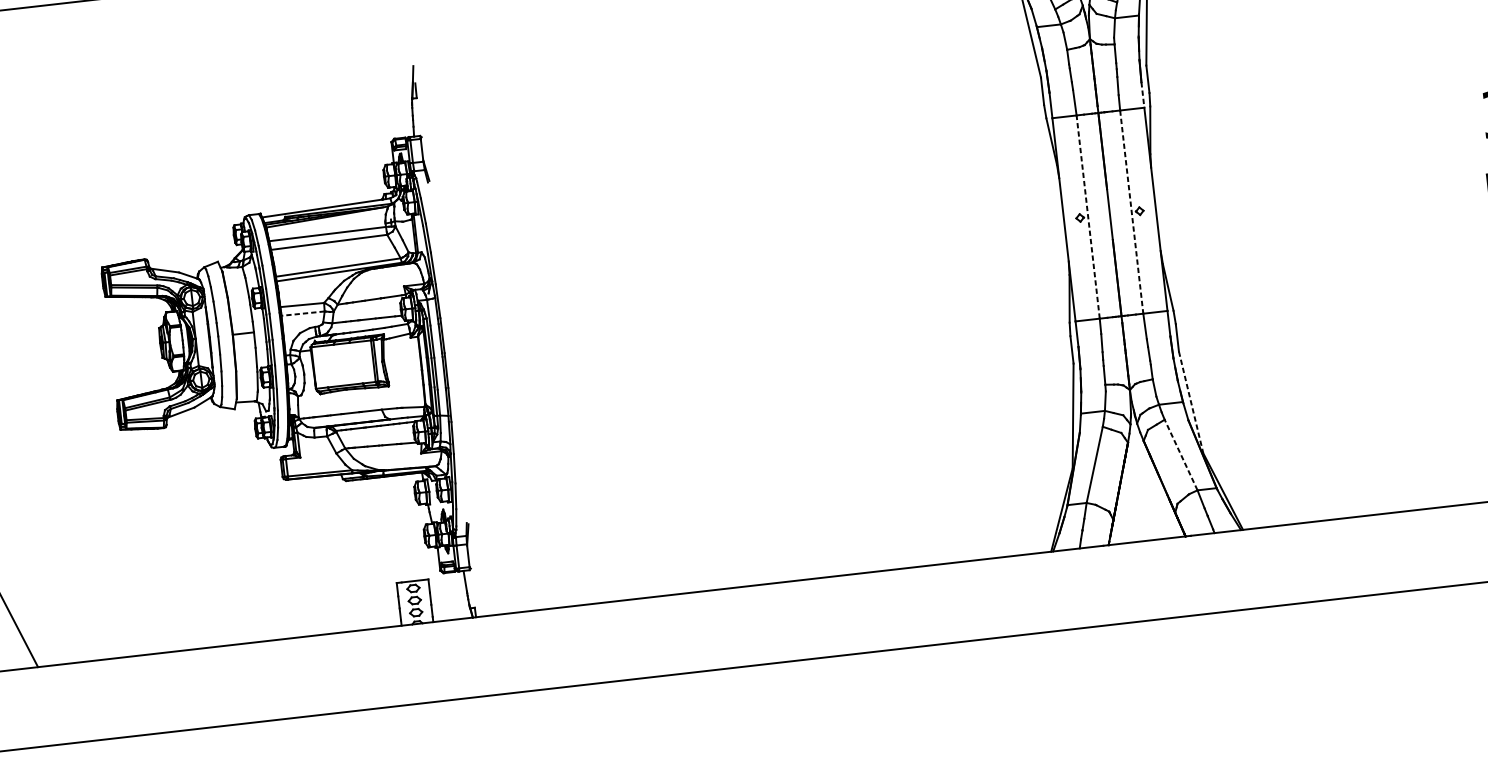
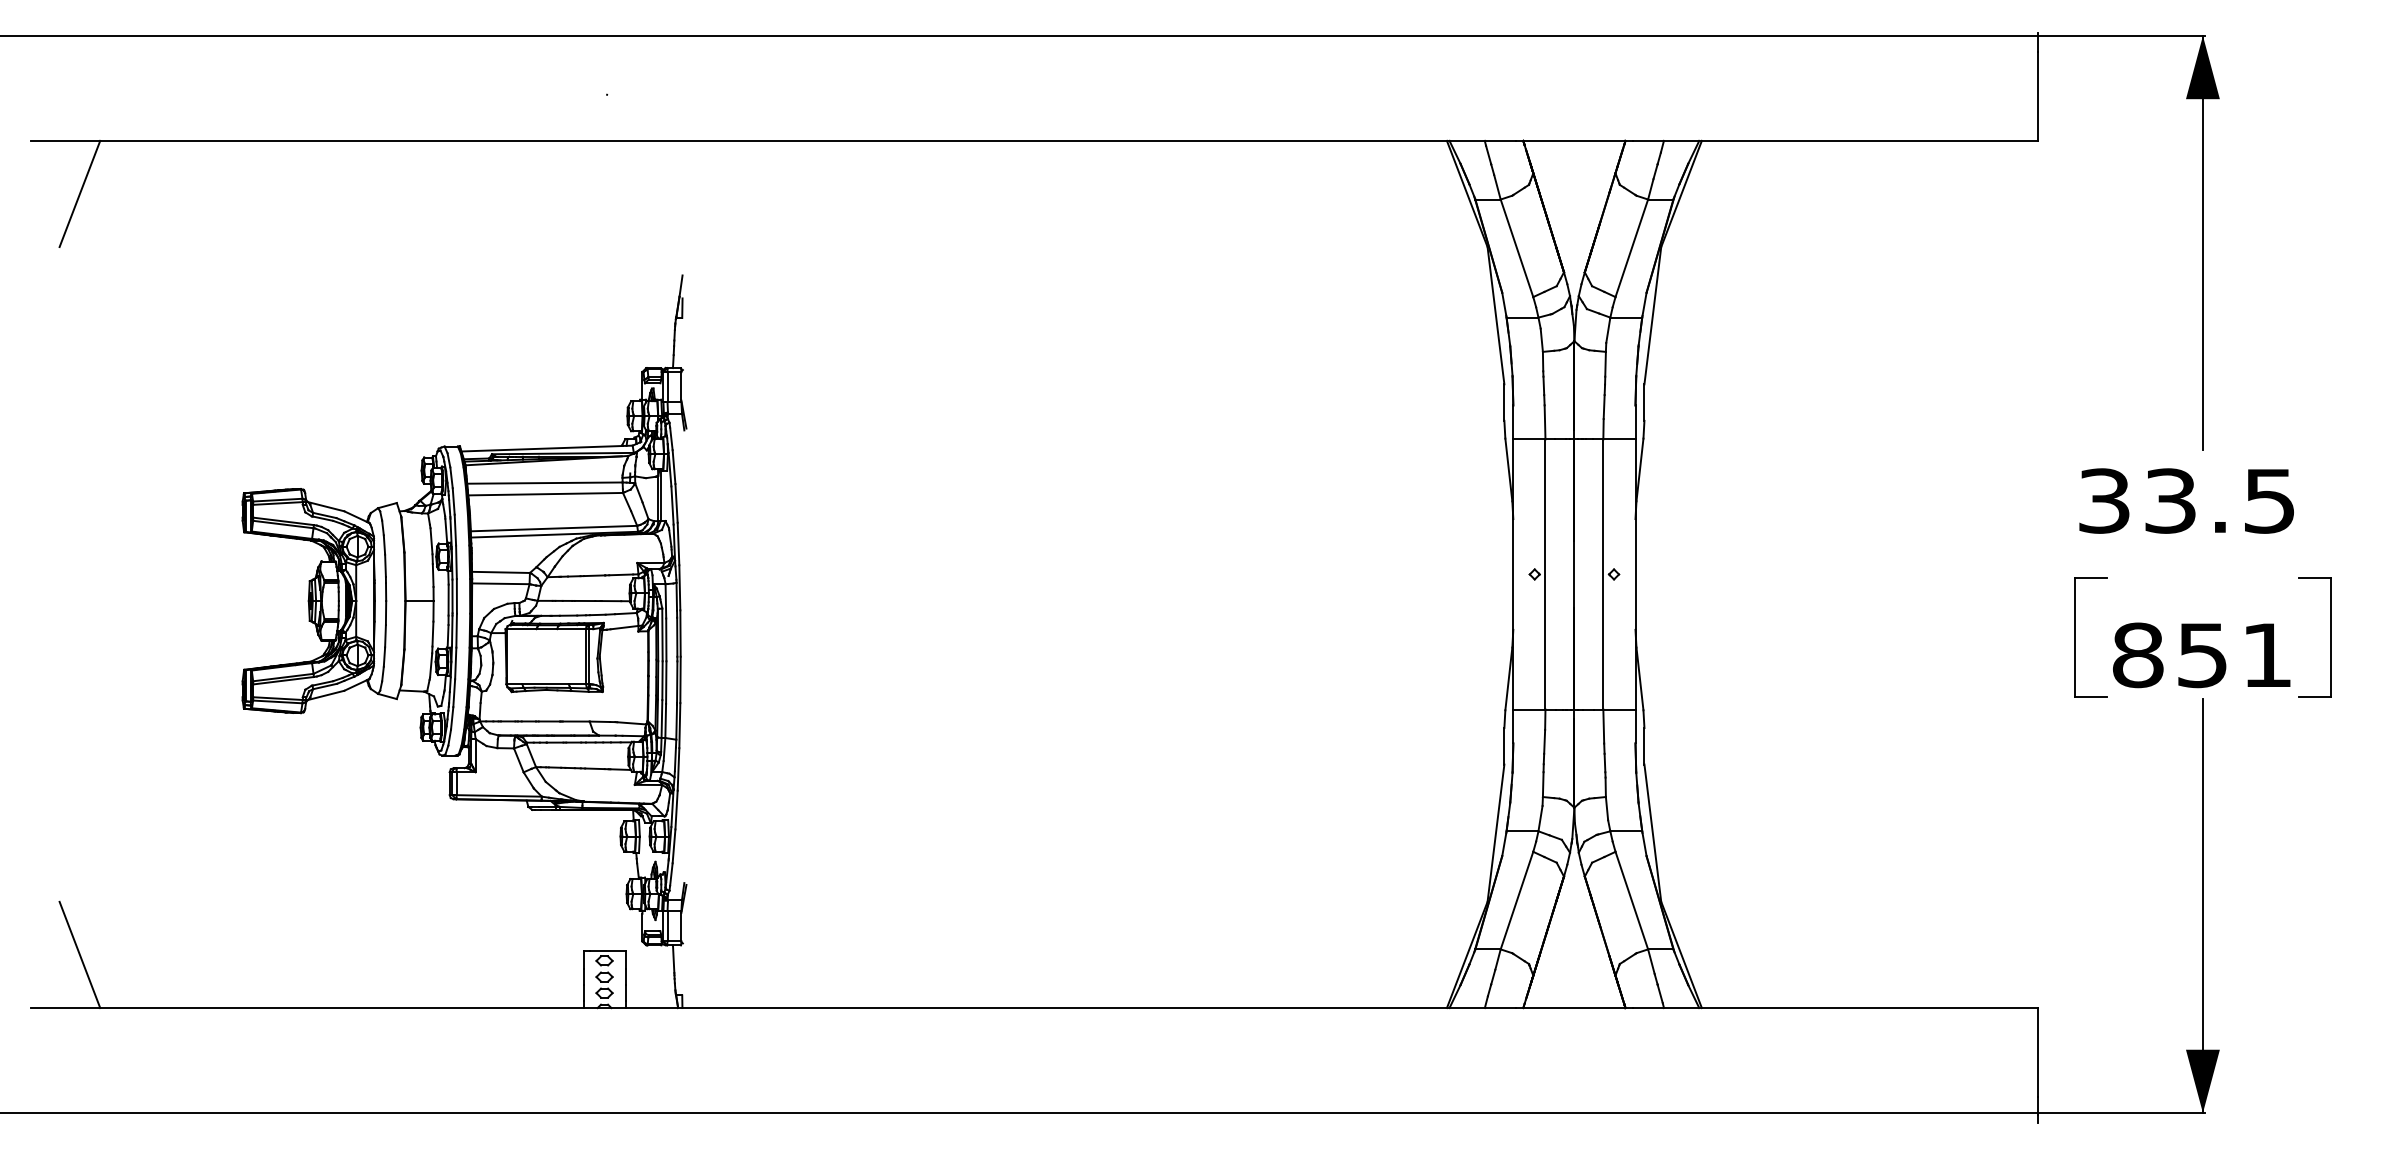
line: (1142, 95) -> (1635, 422), dashed -> solid
line: (1131, 212) -> (1603, 574), dashed -> solid
line: (1088, 216) -> (1545, 573), dashed -> solid
line: (302, 313) -> (500, 583), dashed -> solid
line: (1190, 402) -> (1652, 833), dashed -> solid
line: (1180, 454) -> (1631, 900), dashed -> solid

